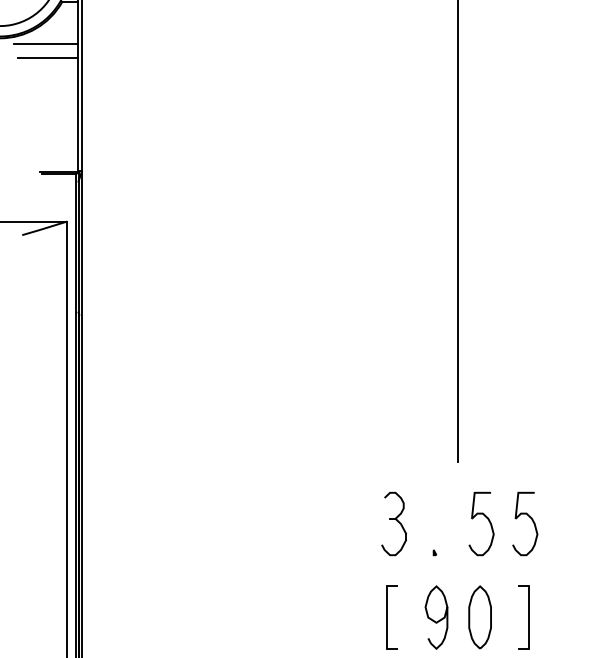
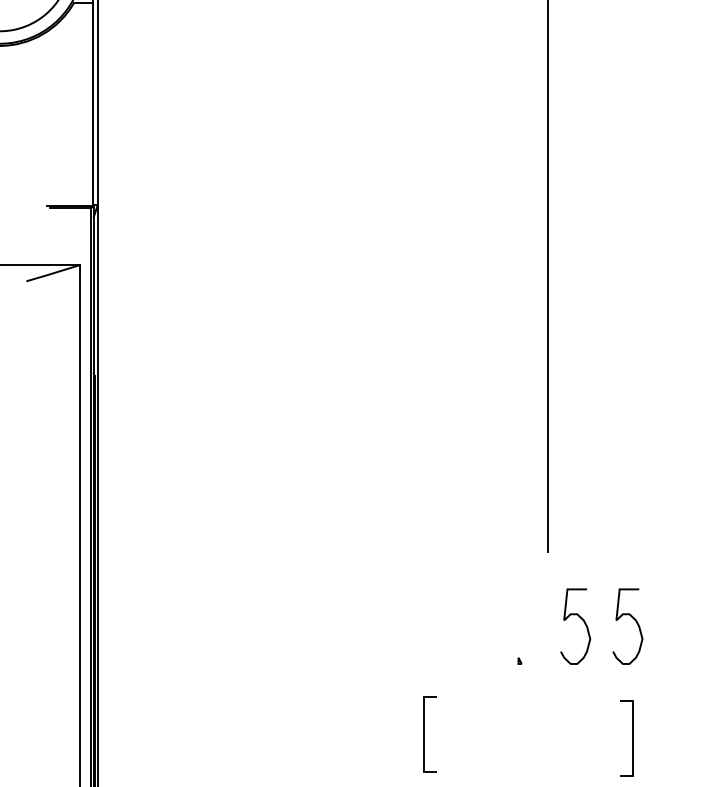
line: (45, 44) -> (54, 53), removed
line: (47, 58) -> (56, 70), removed
part: (394, 523) -> (471, 626), removed
line: (387, 617) -> (424, 734), moved
part: (479, 617) -> (573, 738), removed
curve: (435, 620) -> (520, 742), removed

